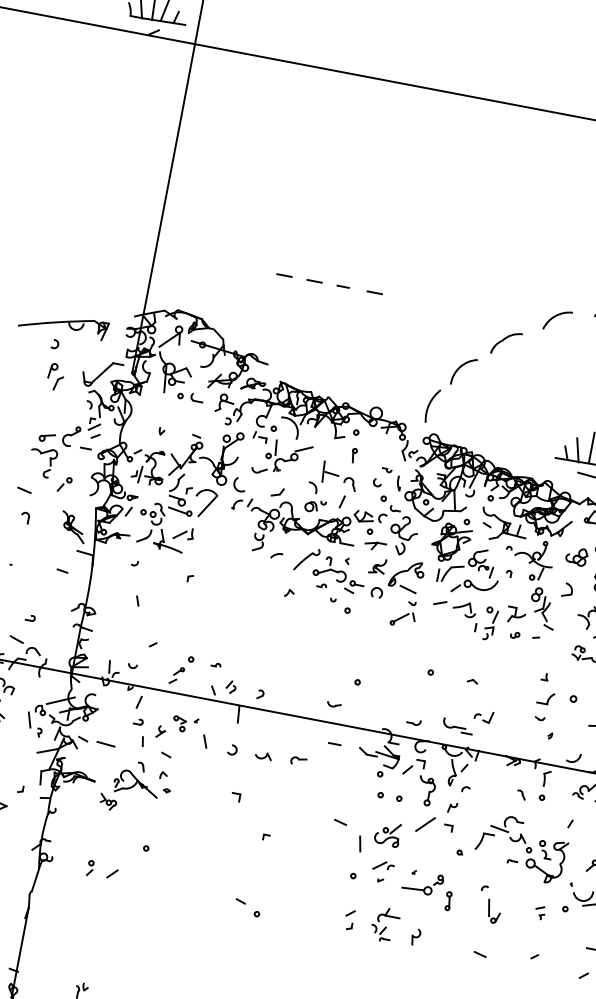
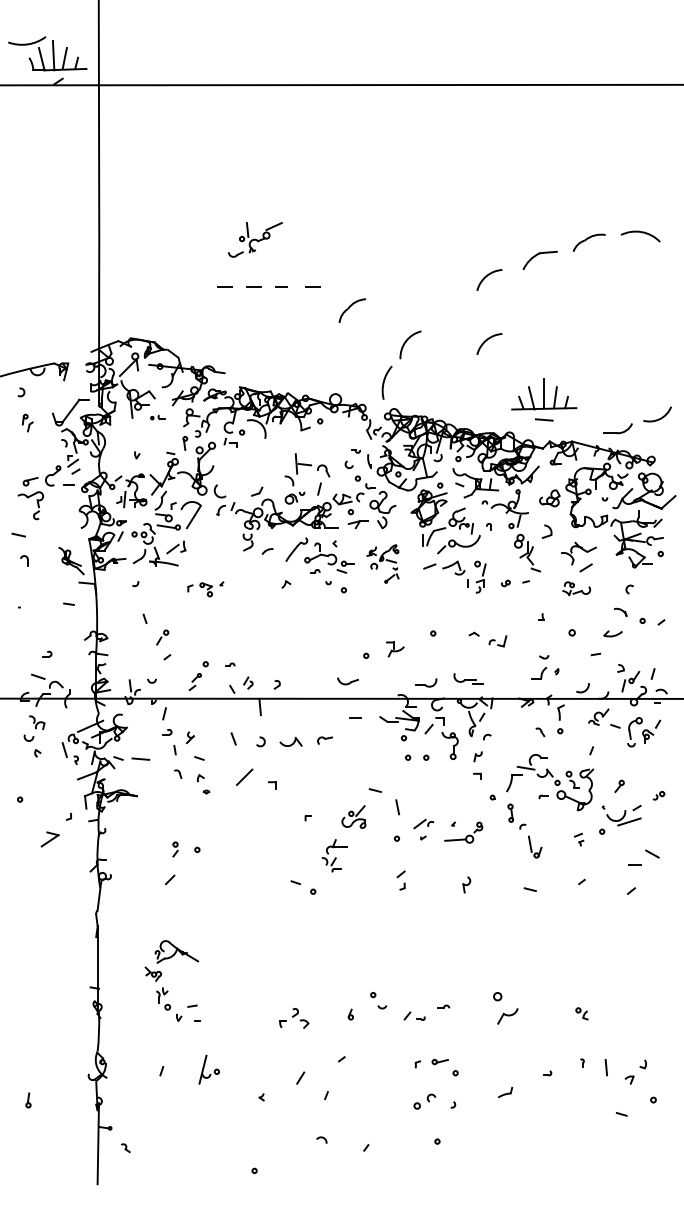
part: (506, 343) -> (352, 310), moved
part: (55, 377) -> (27, 423), size x0.7
arc: (543, 382) -> (487, 340), added
part: (189, 396) -> (157, 417), size x0.6
part: (354, 455) -> (185, 443), moved
part: (282, 459) -> (255, 239), moved
part: (64, 484) -> (162, 637), moved
part: (392, 590) -> (382, 563), size x0.6
part: (516, 615) -> (395, 649), moved
part: (546, 697) -> (539, 672), moved
part: (334, 704) -> (348, 680), size x1.6
part: (483, 716) -> (497, 641), moved
part: (414, 722) -> (426, 683), size x1.6
part: (184, 724) -> (211, 589), moved
part: (263, 755) -> (290, 741), size x1.4
part: (129, 791) -> (171, 960), moved
line: (425, 823) -> (244, 776), moved
part: (387, 833) -> (353, 816), moved
part: (90, 868) -> (175, 849), moved
part: (448, 900) -> (510, 812), moved
part: (385, 924) -> (334, 855), moved

